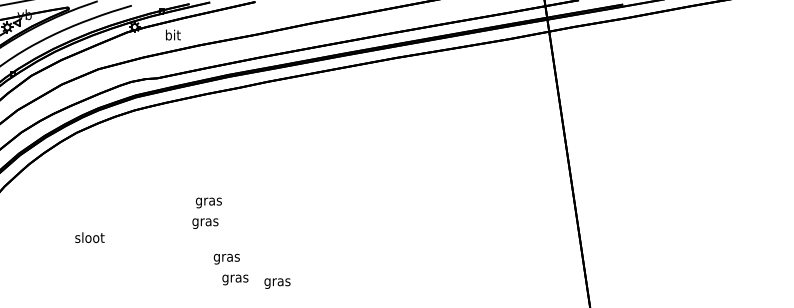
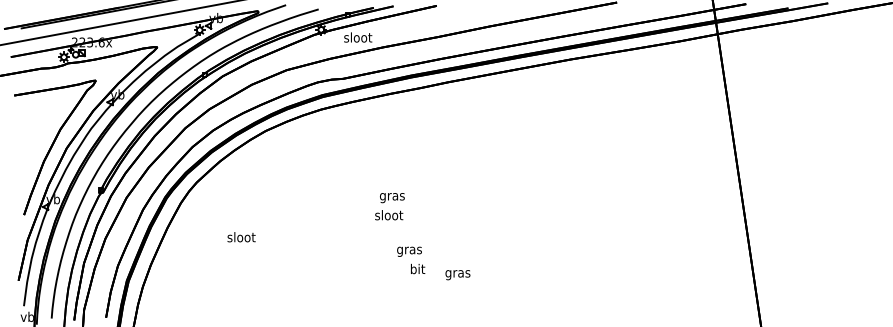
text: (173, 35) -> (358, 37), bit -> sloot
text: (205, 222) -> (389, 216), gras -> sloot
text: (89, 237) -> (241, 237), moved
text: (235, 277) -> (417, 269), gras -> bit

